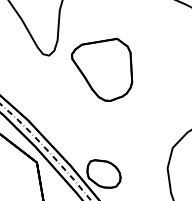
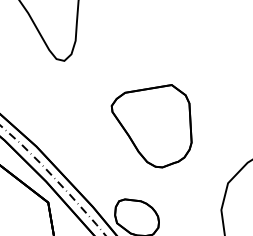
part: (102, 69) -> (152, 125), moved

